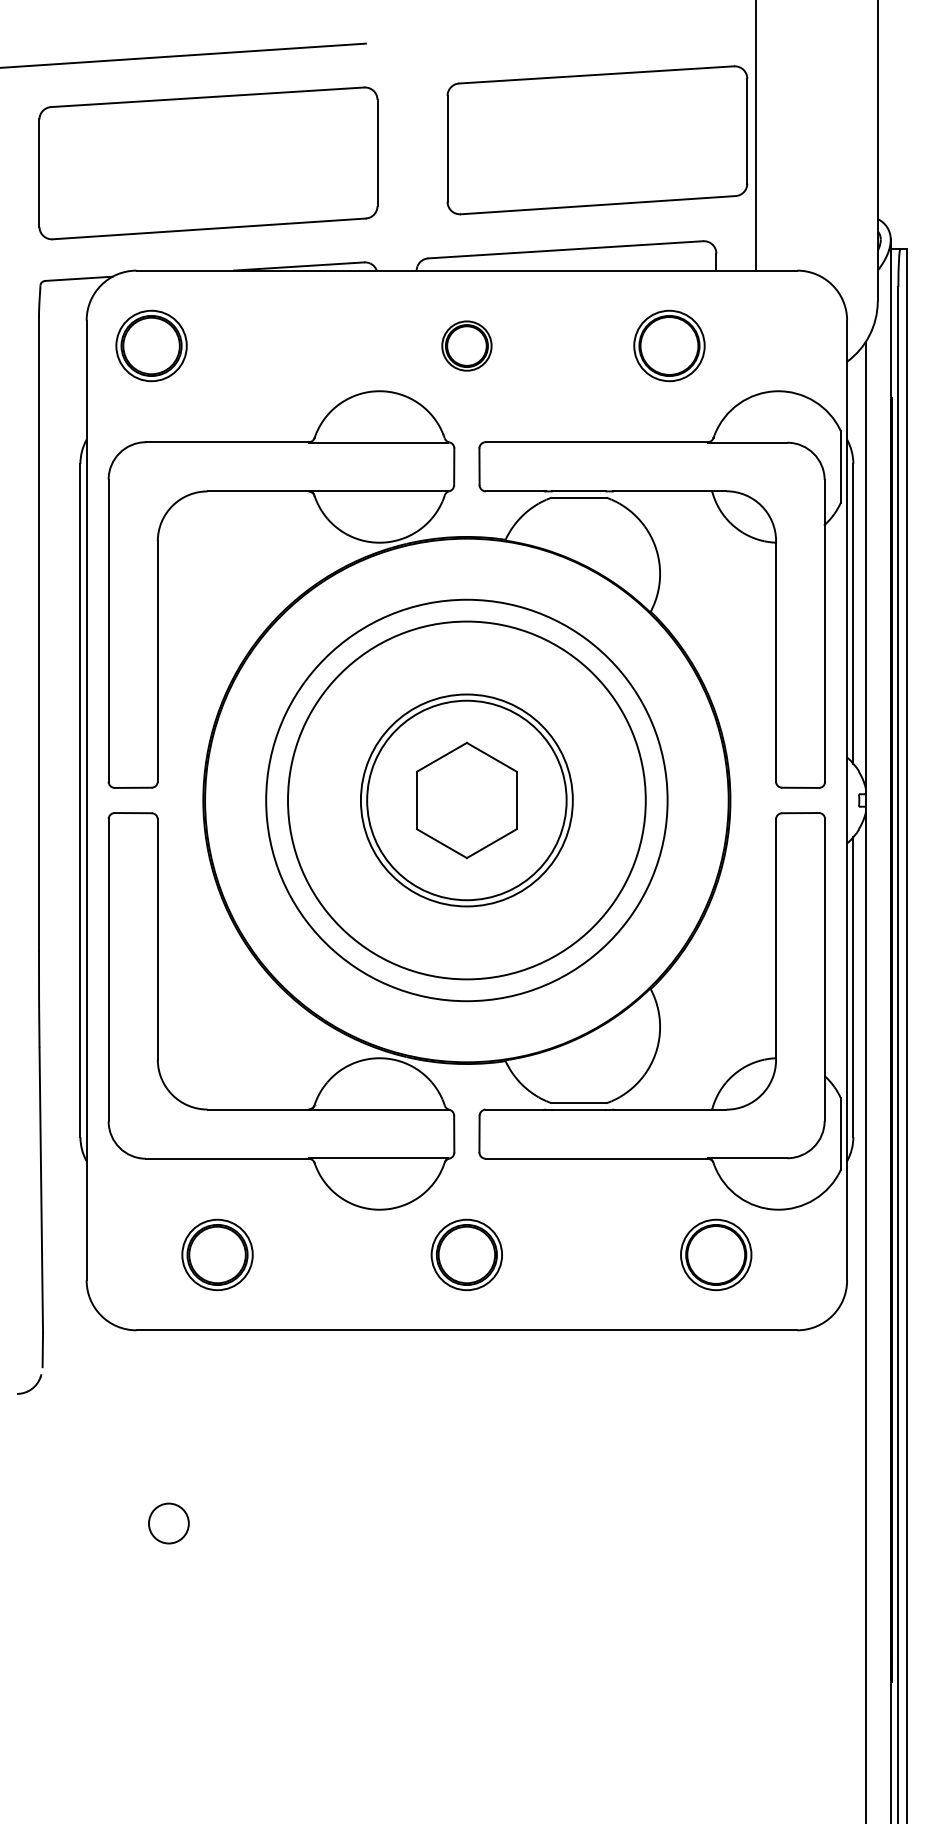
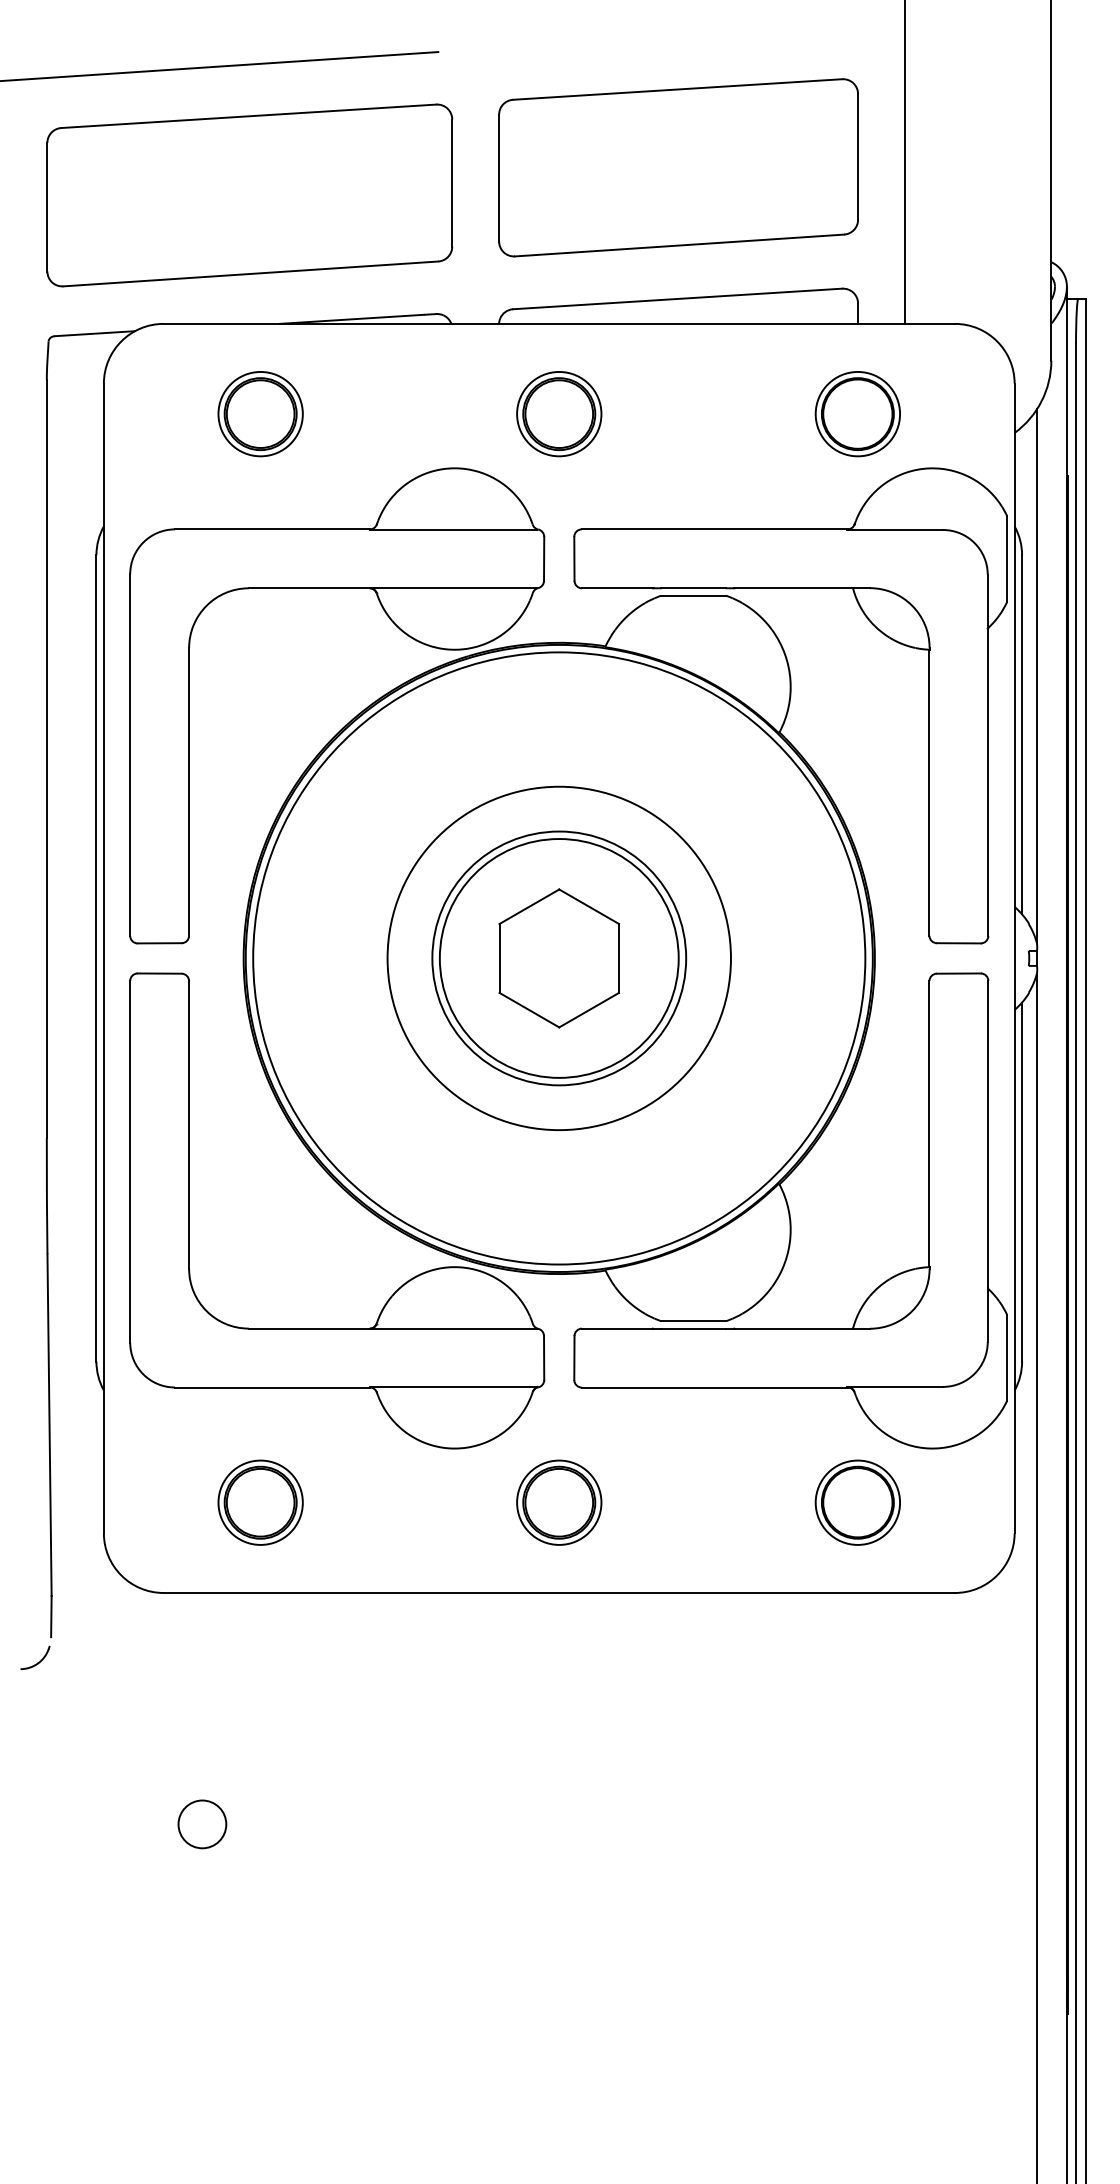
part: (597, 140) -> (678, 167), moved
part: (151, 346) -> (260, 414), moved
part: (467, 346) -> (559, 414), size x1.43
part: (669, 346) -> (857, 414), moved
circle: (466, 800) -> (558, 958), size x0.71
circle: (467, 800) -> (559, 958), size x1.43

